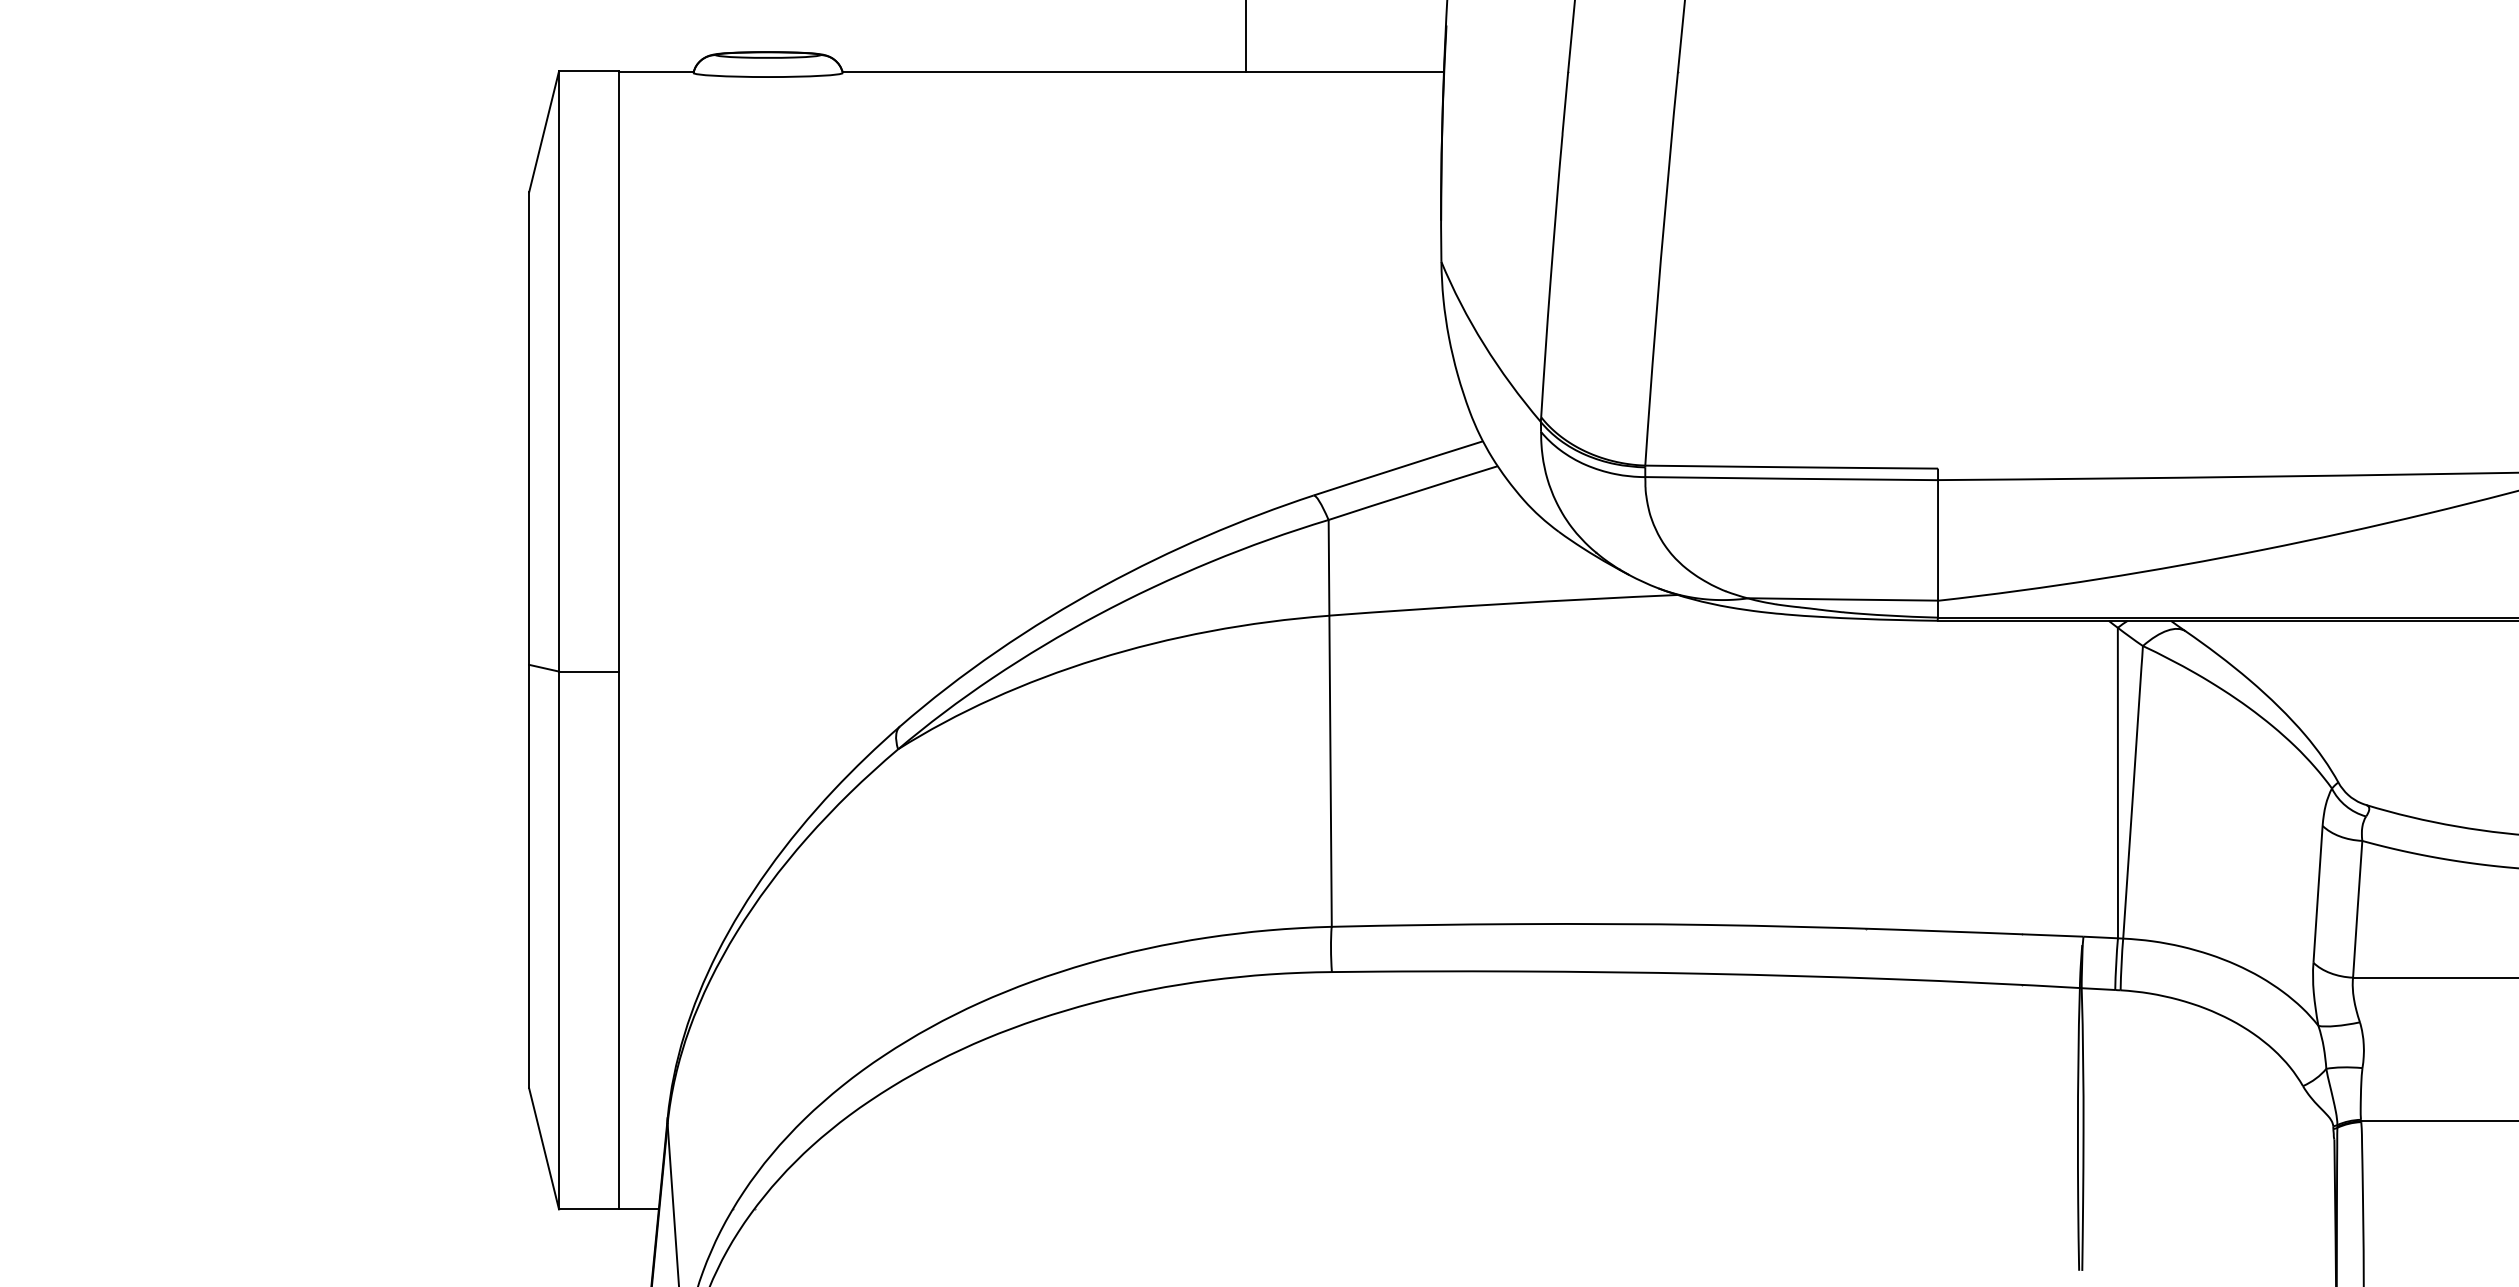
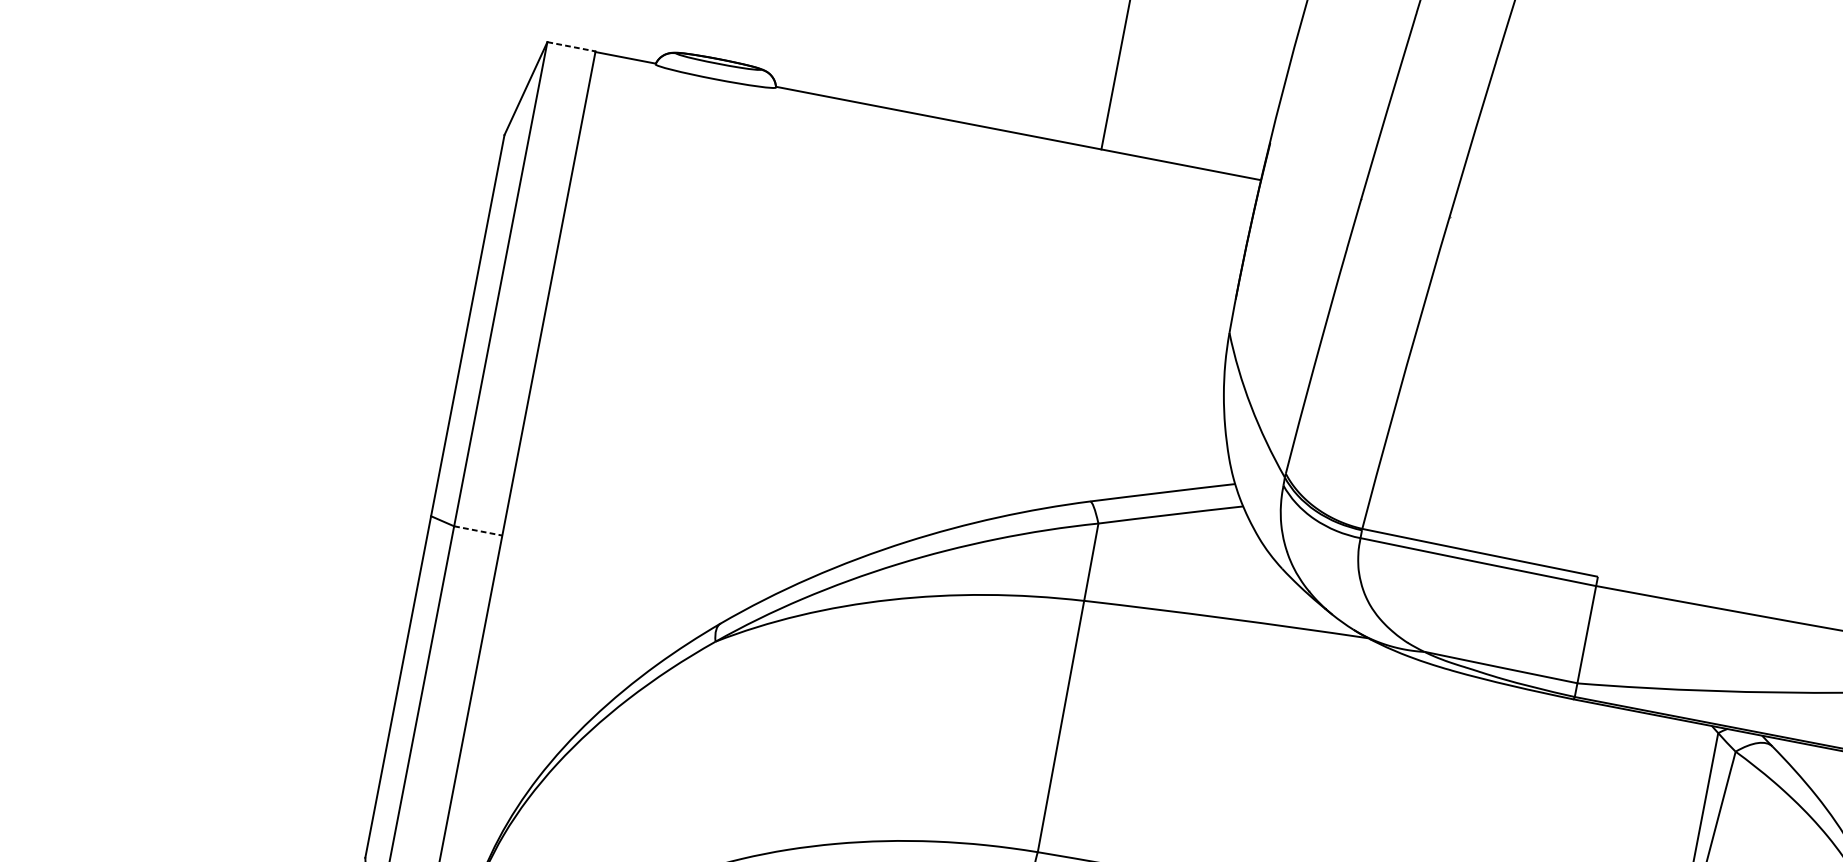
line: (588, 71) -> (571, 46), solid -> dashed
line: (588, 671) -> (477, 530), solid -> dashed

